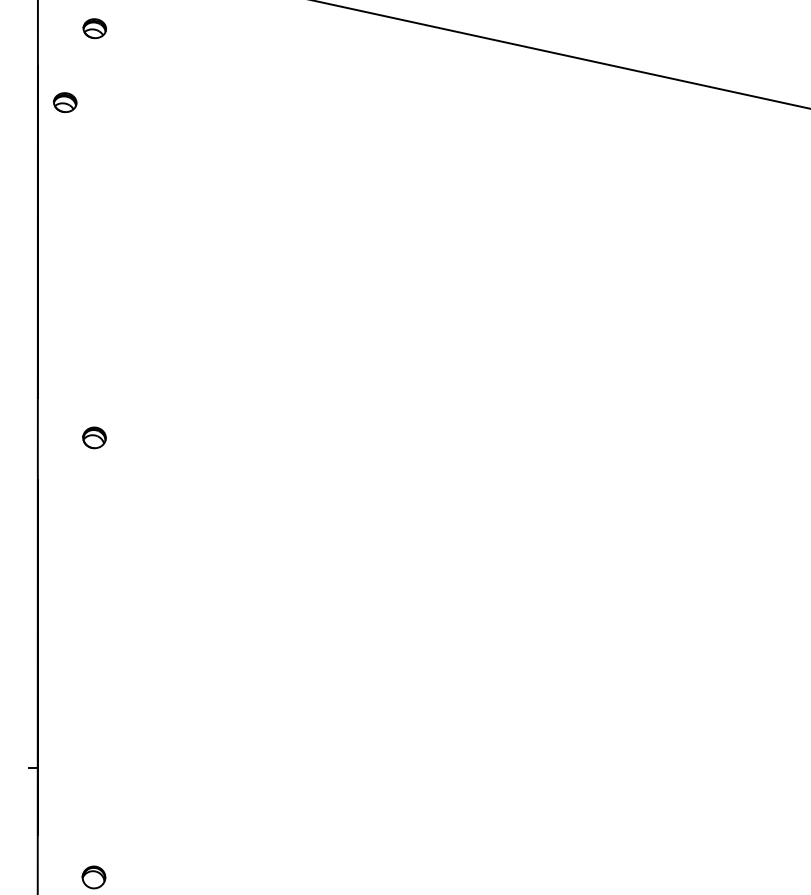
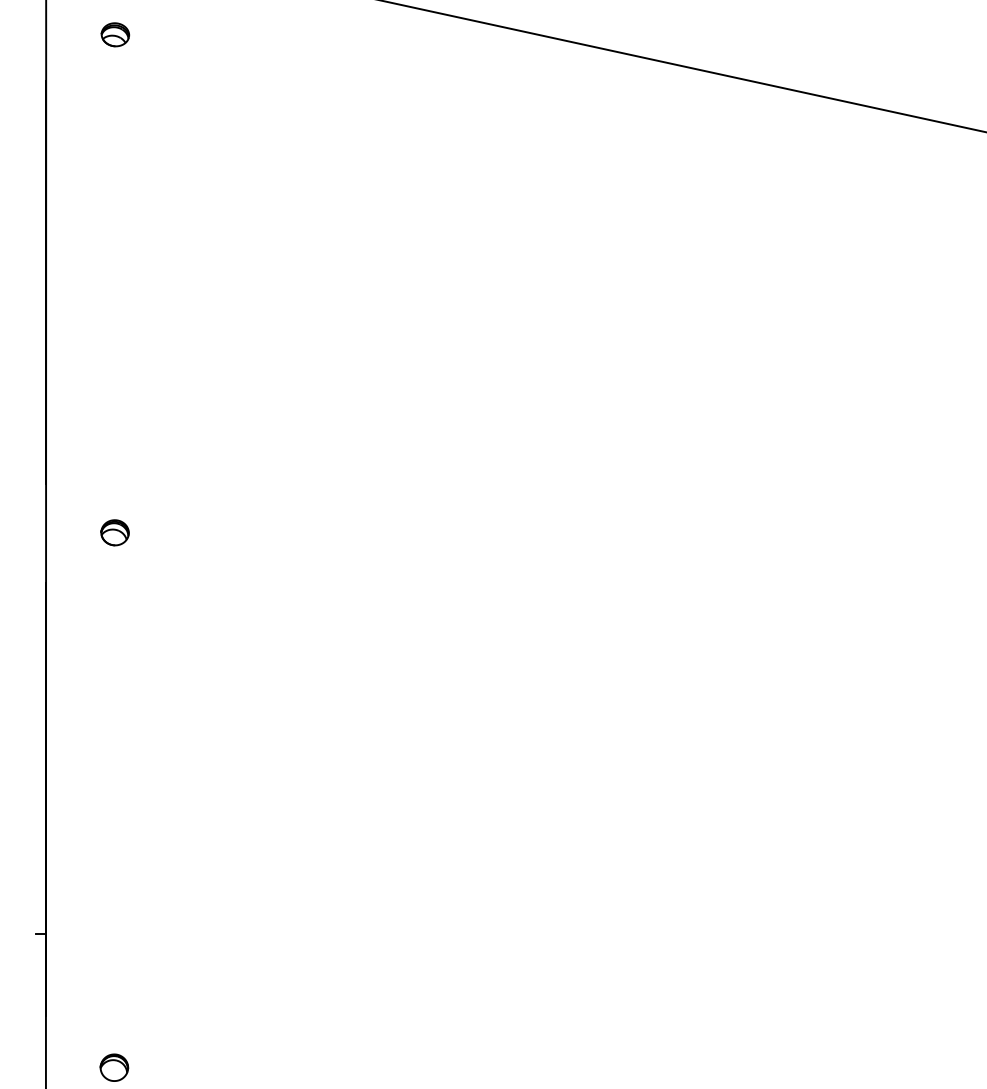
part: (65, 102) -> (79, 124), removed

